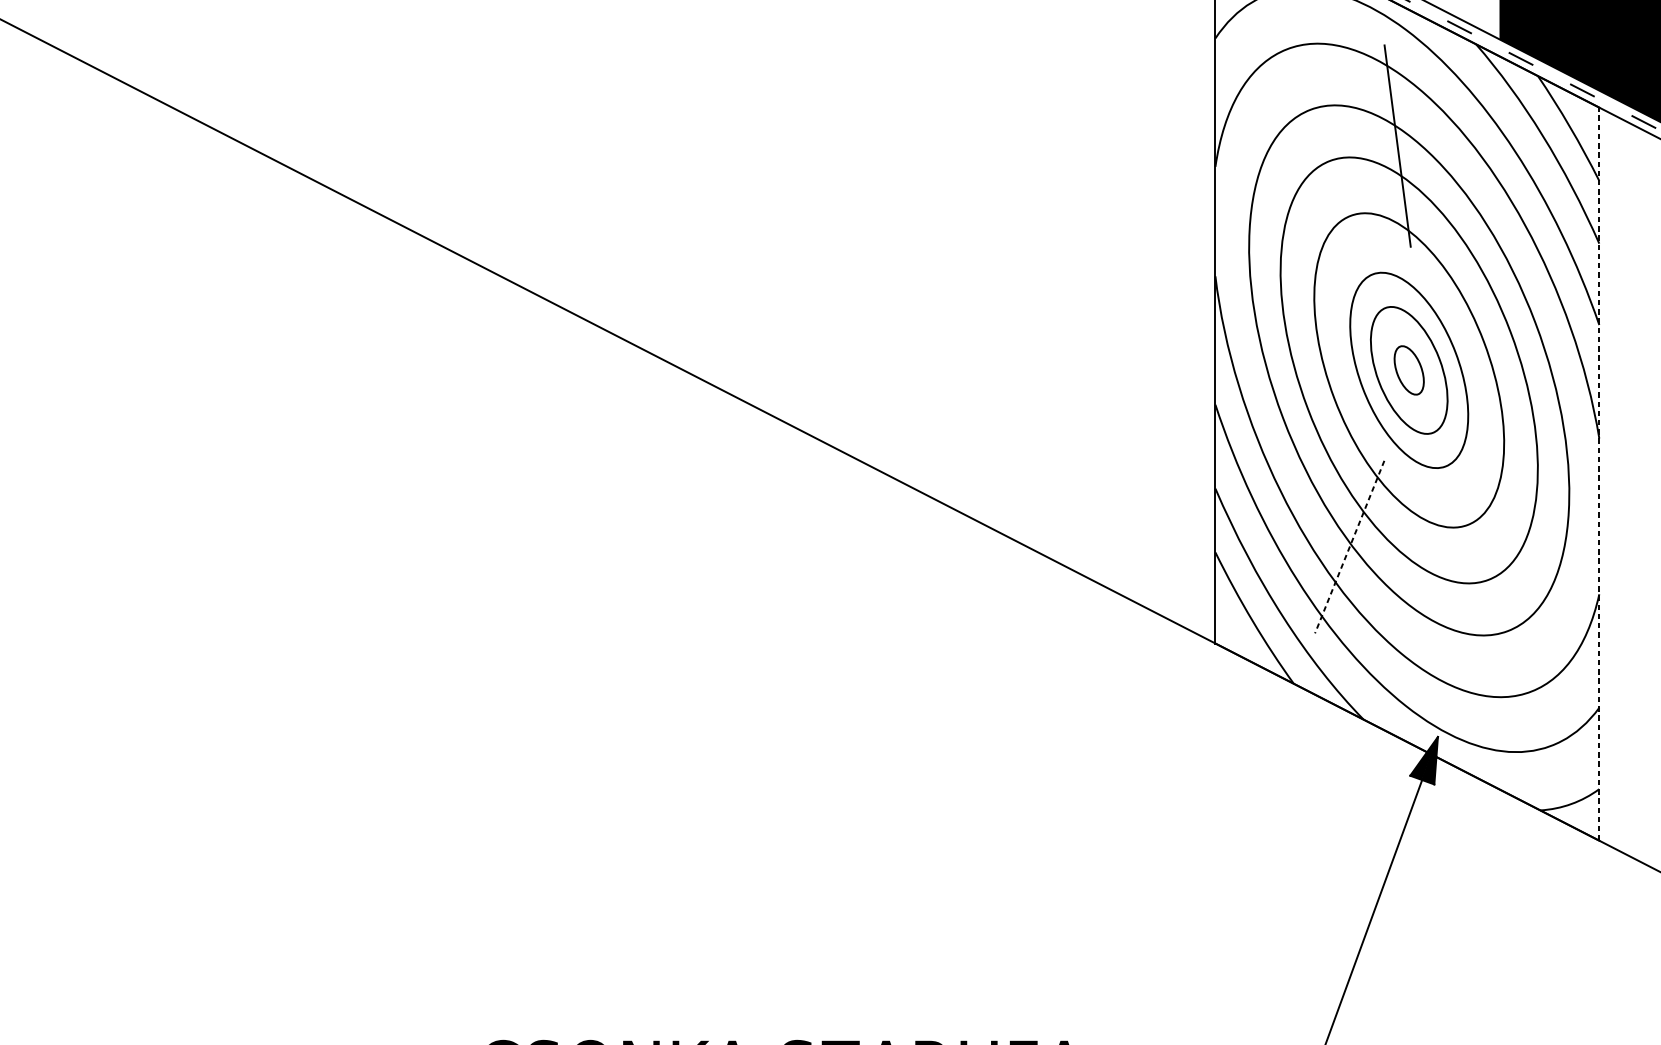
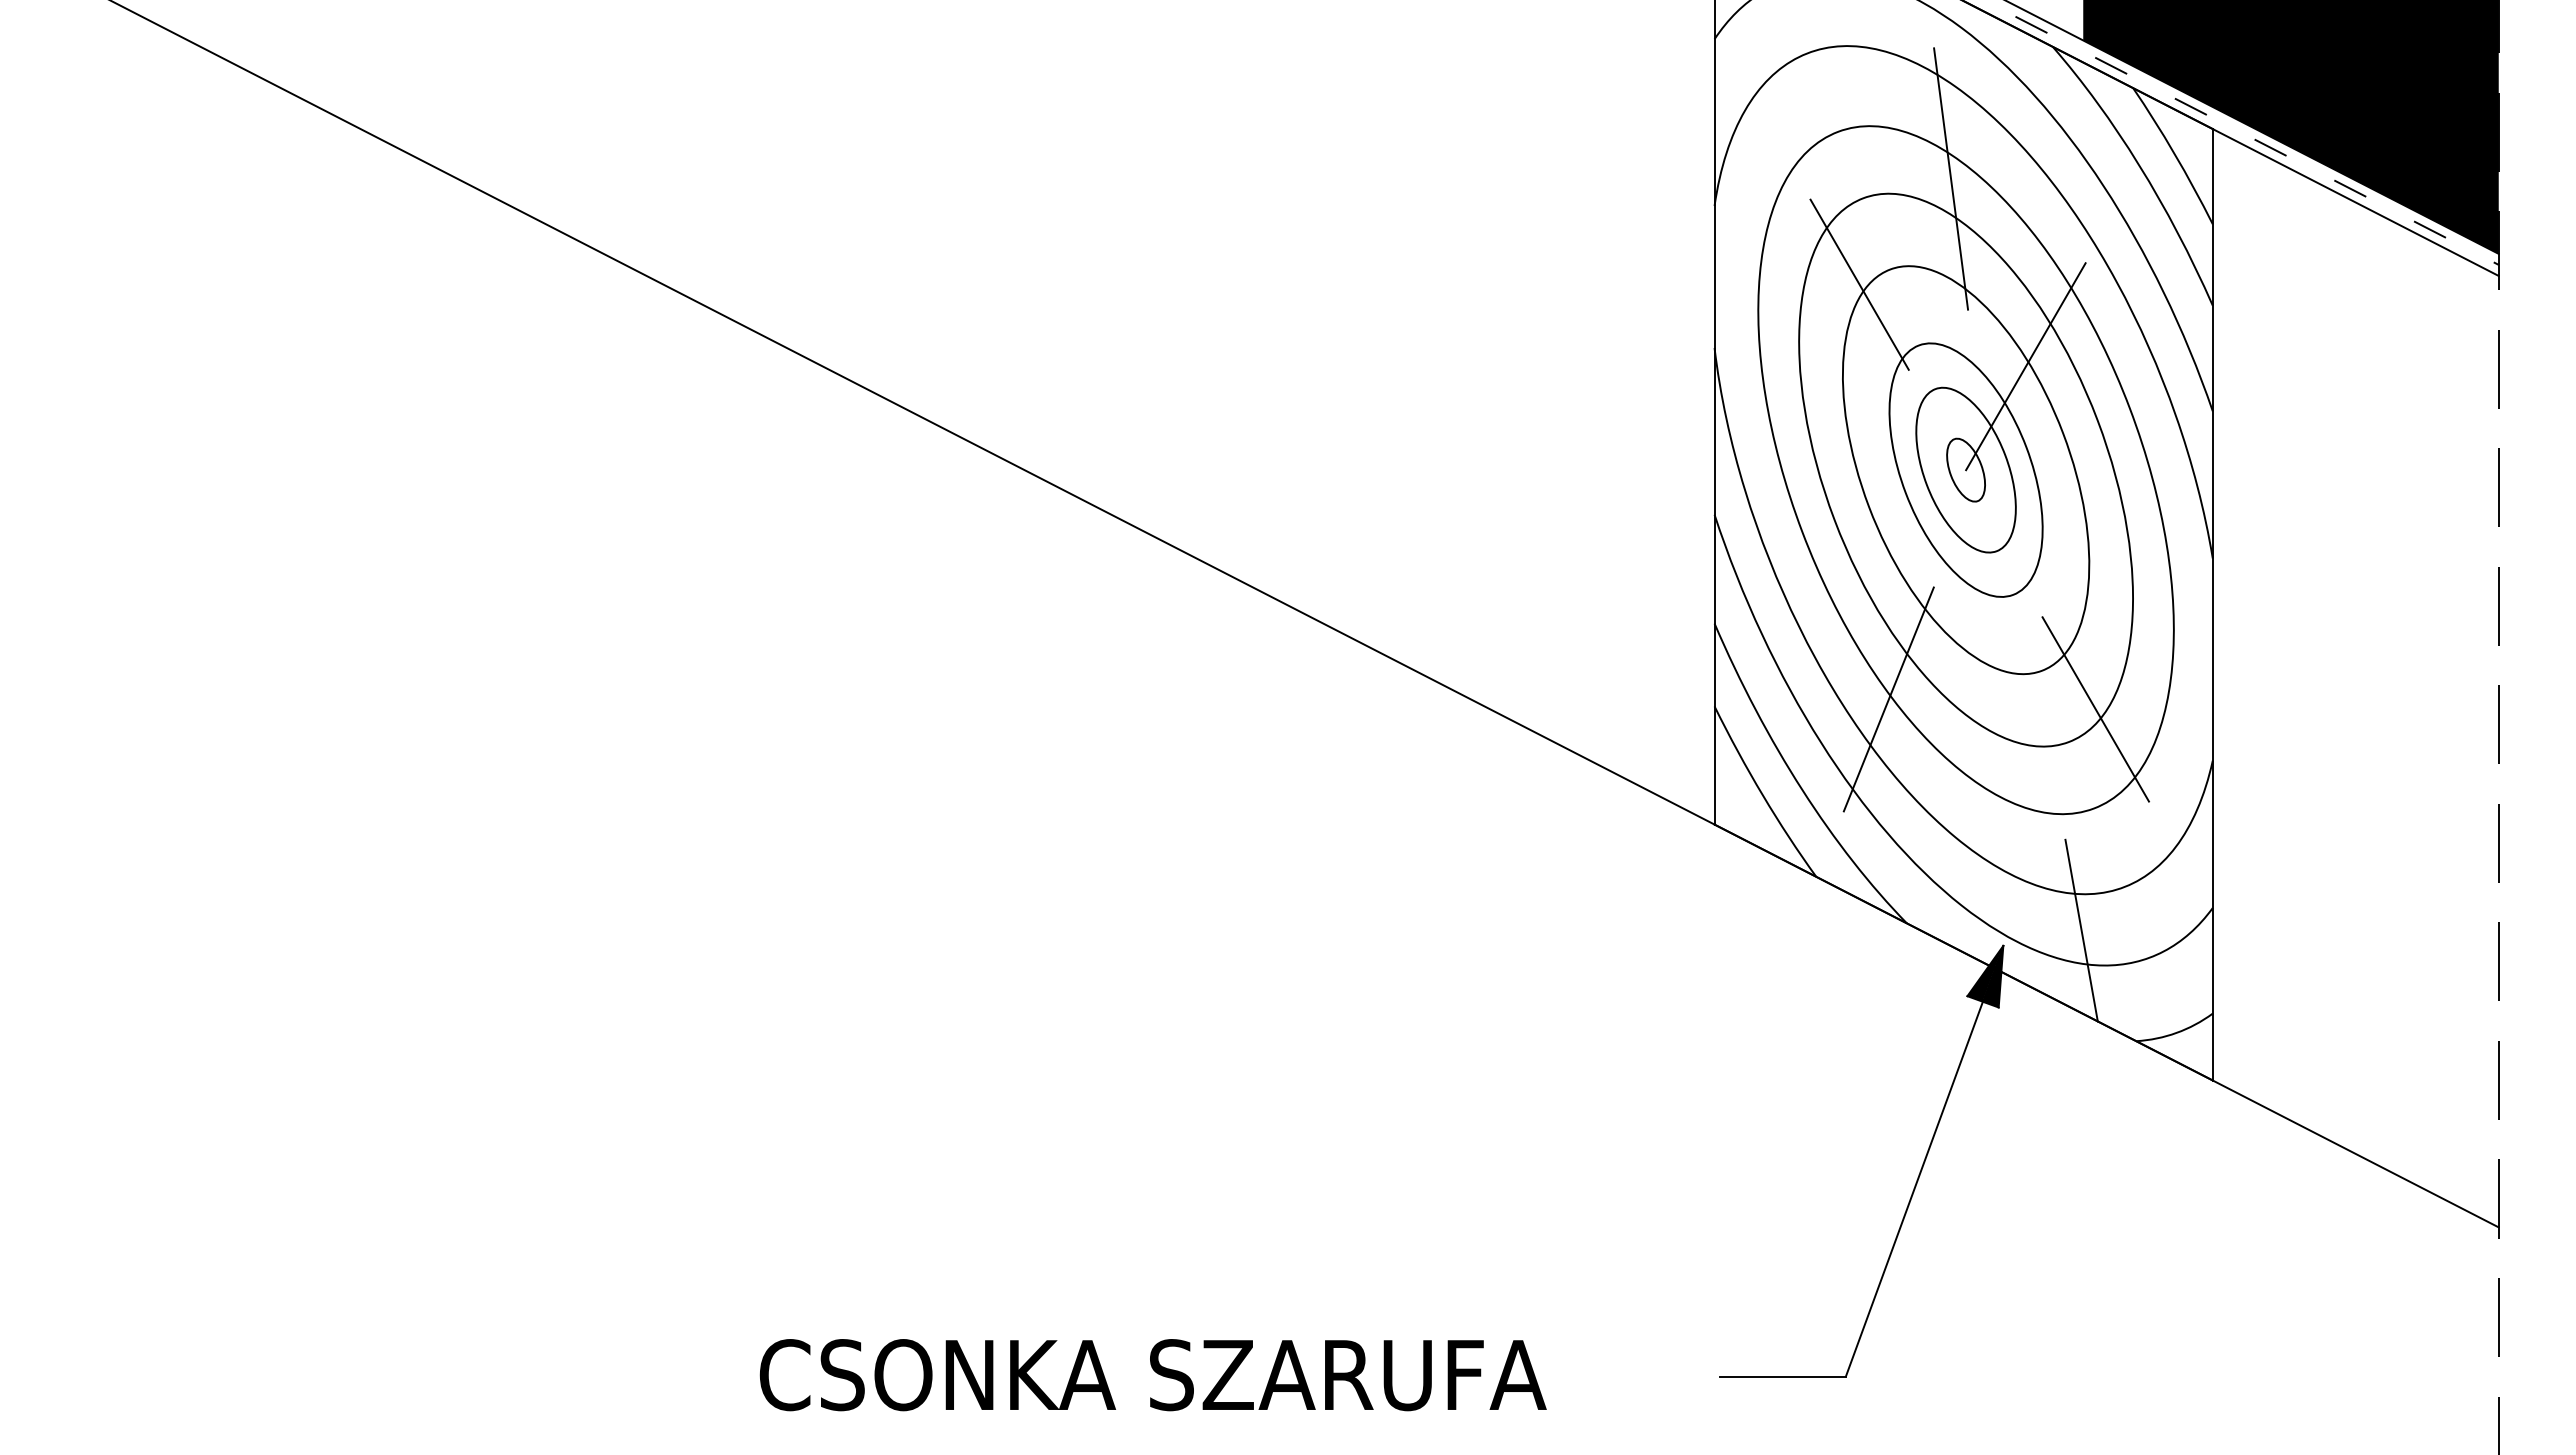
line: (1327, 227) -> (1859, 284), added
line: (1455, 290) -> (2025, 366), added
line: (1599, 473) -> (2212, 604), dashed -> solid
line: (1349, 547) -> (1888, 699), dashed -> solid
line: (1508, 554) -> (2095, 709), added
line: (1498, 725) -> (2081, 930), added

